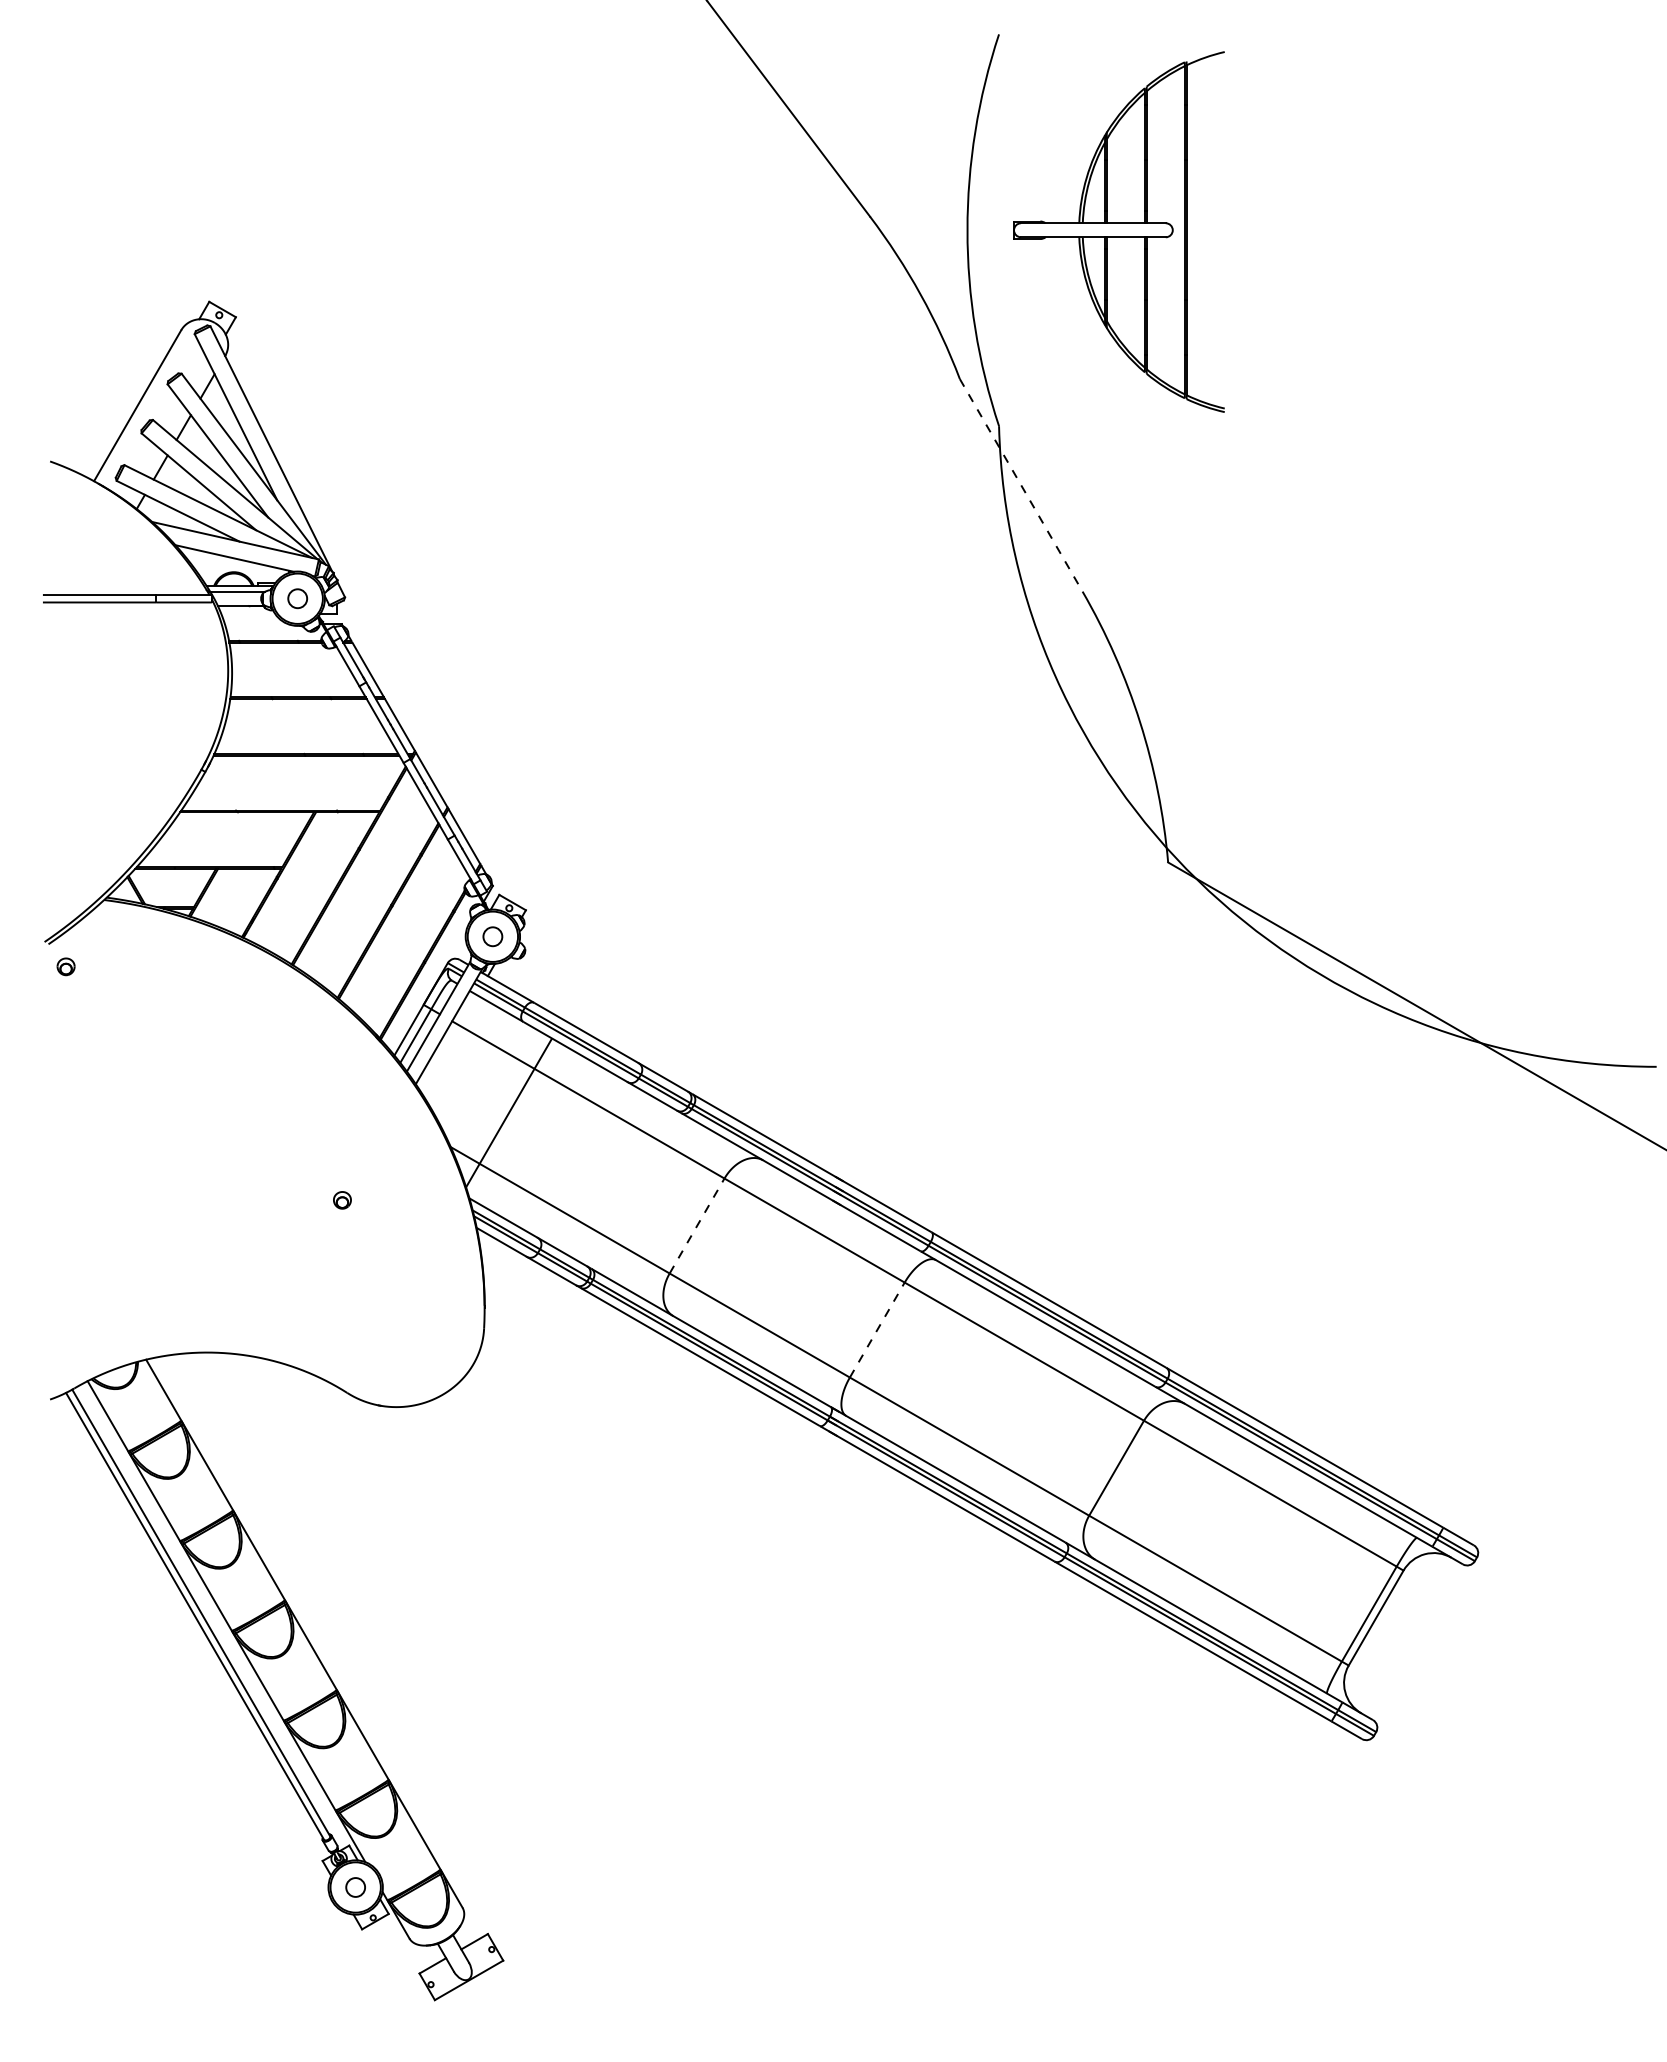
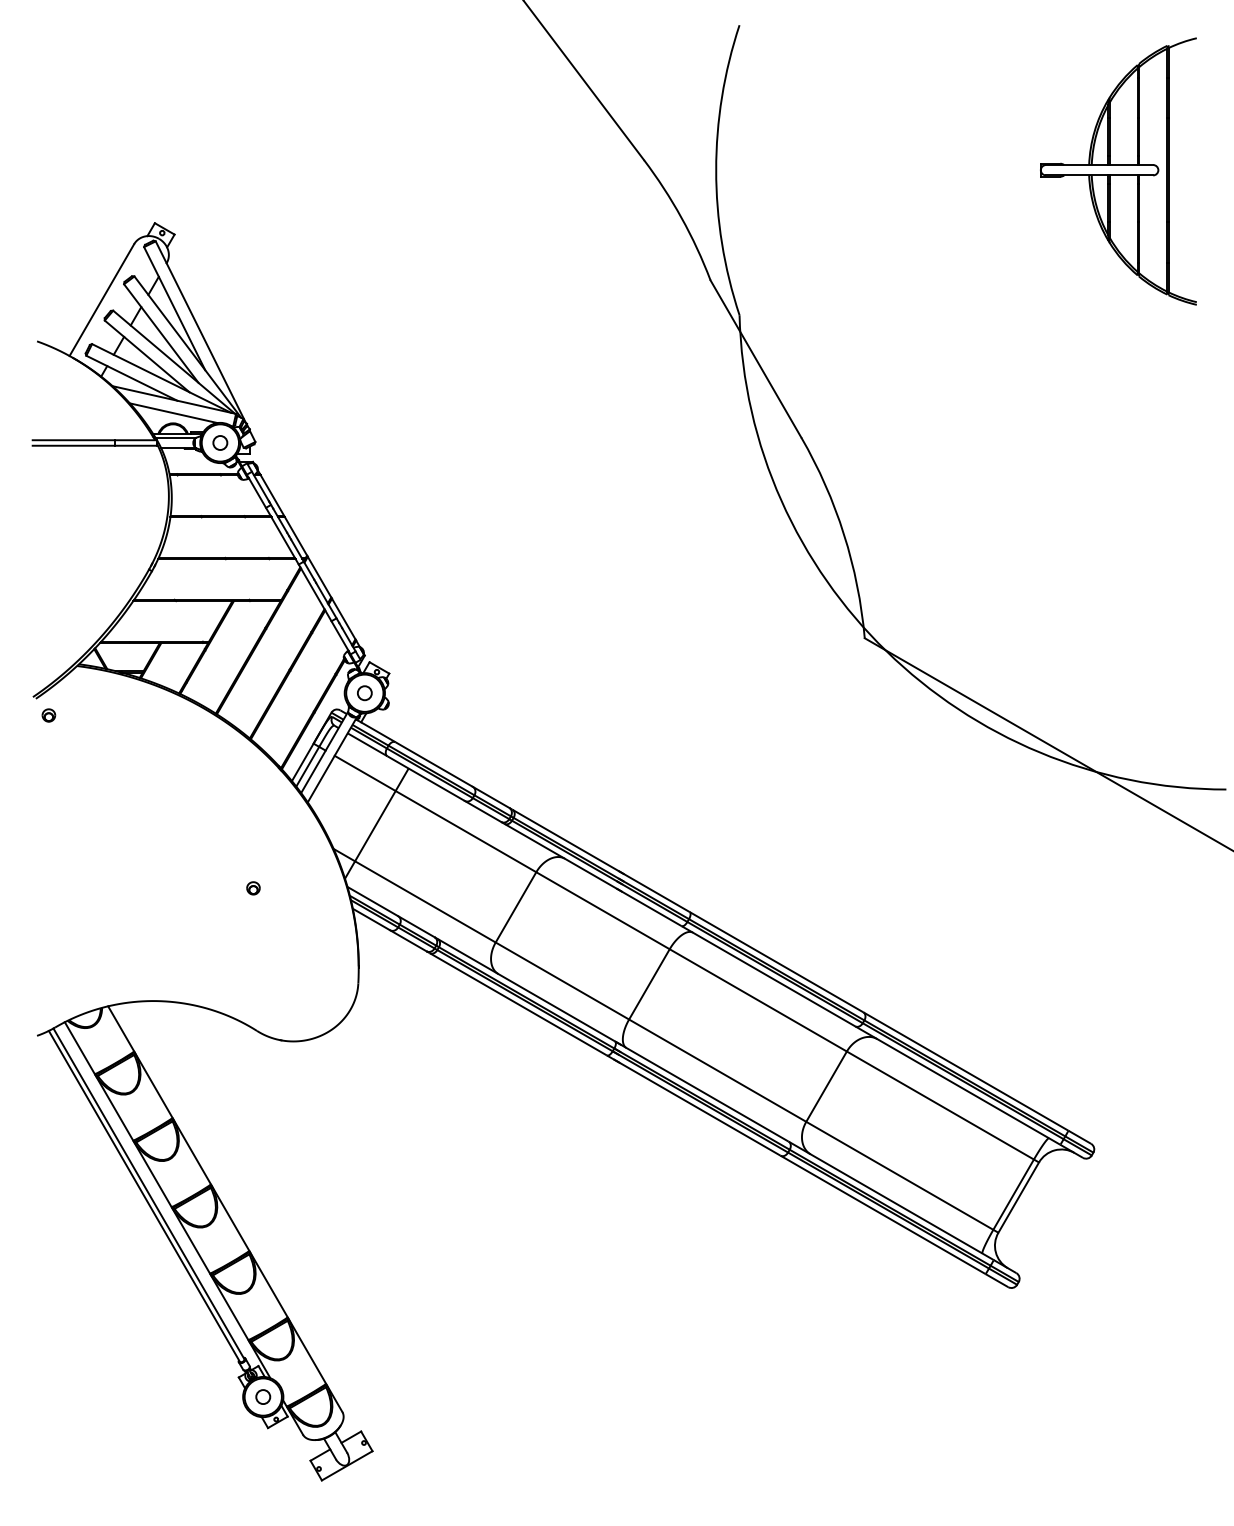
part: (1118, 231) -> (1118, 171), moved
line: (1021, 485) -> (756, 359), dashed -> solid
line: (697, 1226) -> (516, 907), dashed -> solid
line: (877, 1330) -> (649, 984), dashed -> solid

